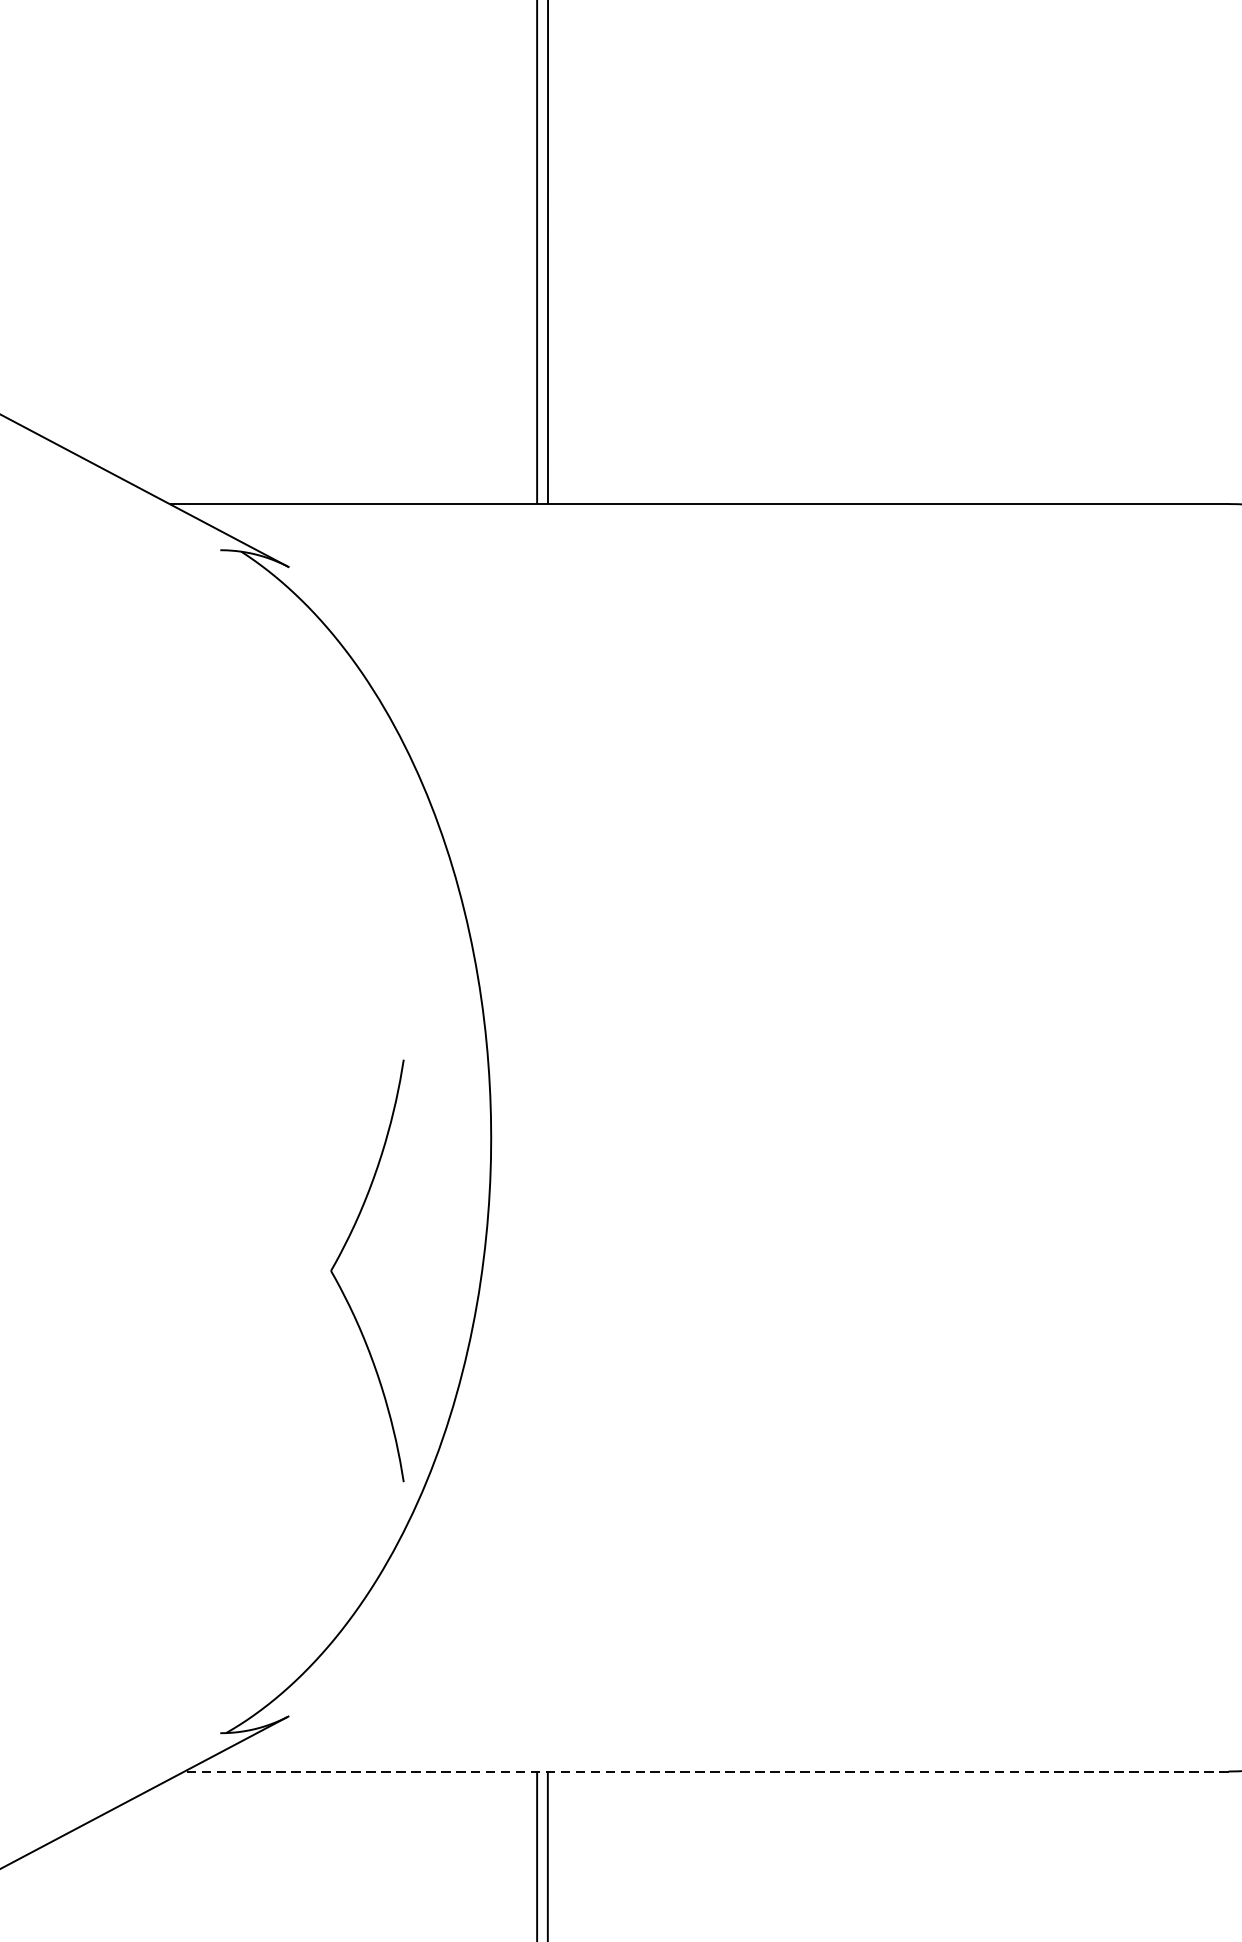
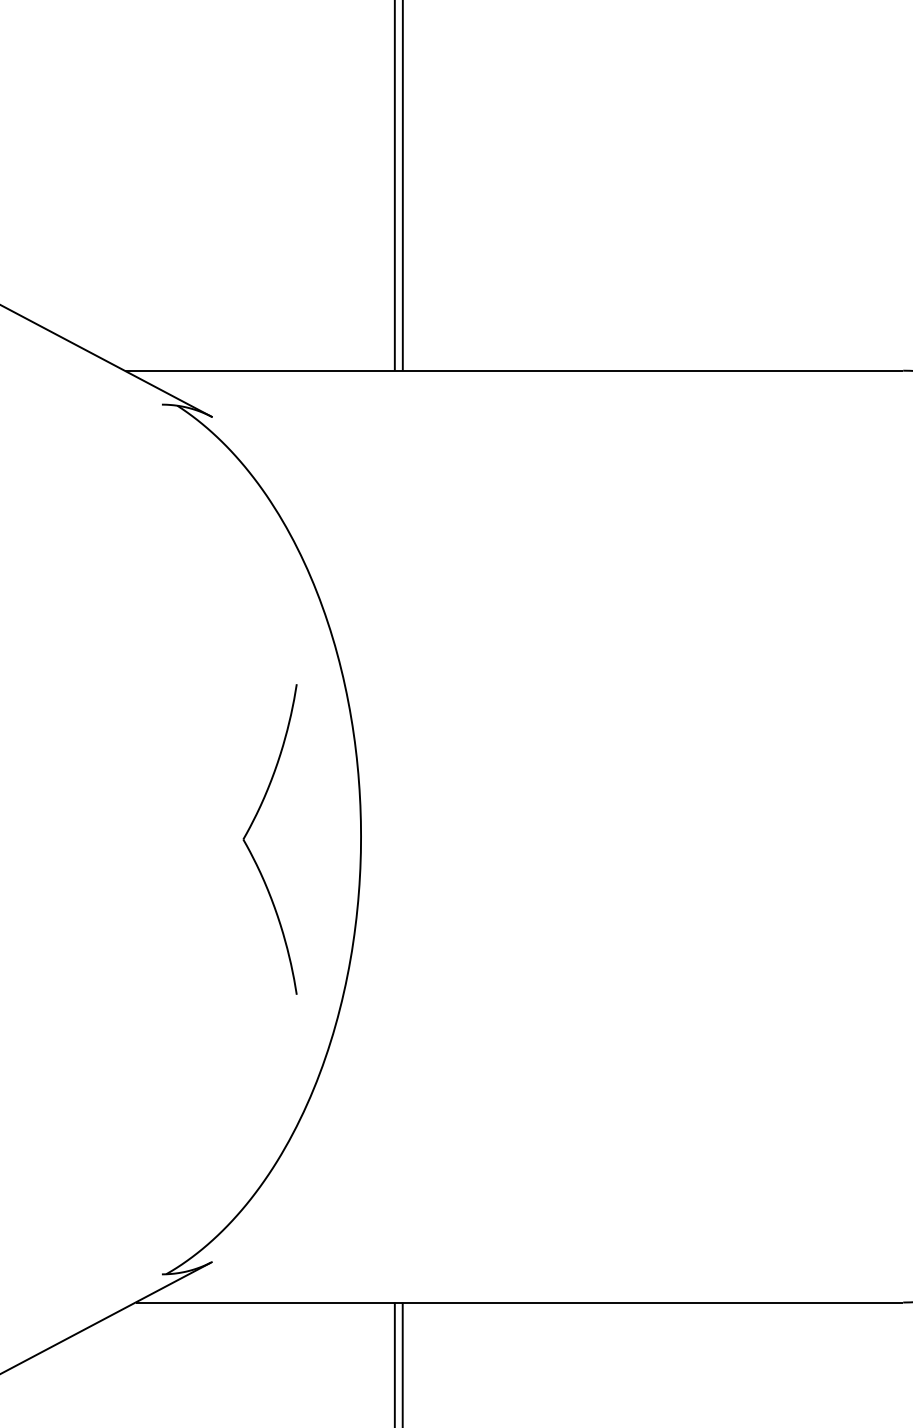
part: (339, 1258) -> (249, 830), moved
line: (706, 1771) -> (519, 1302), dashed -> solid

